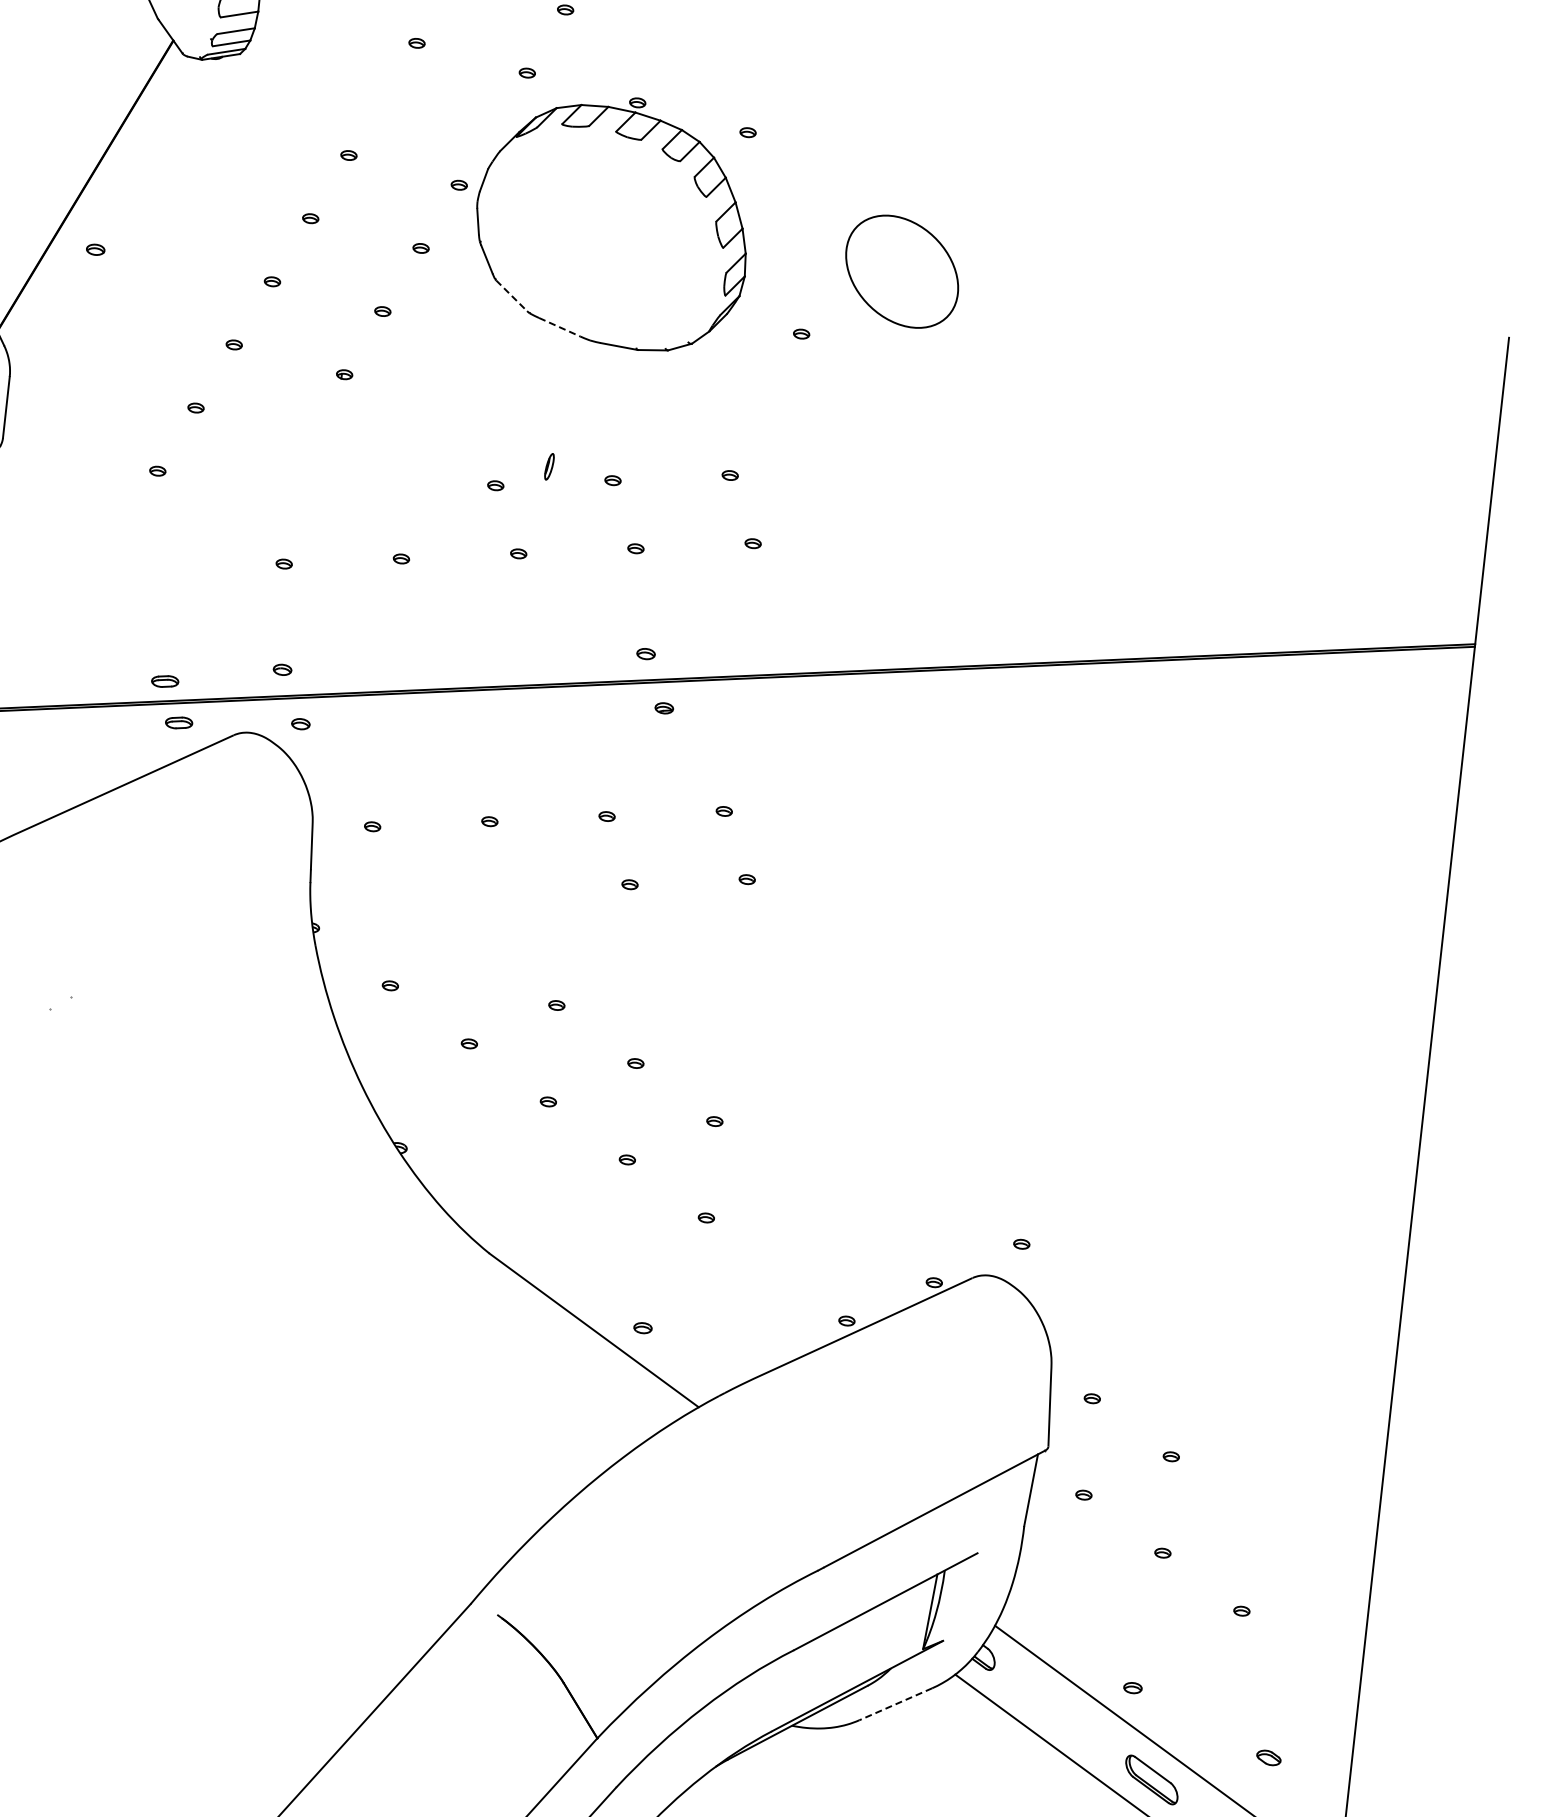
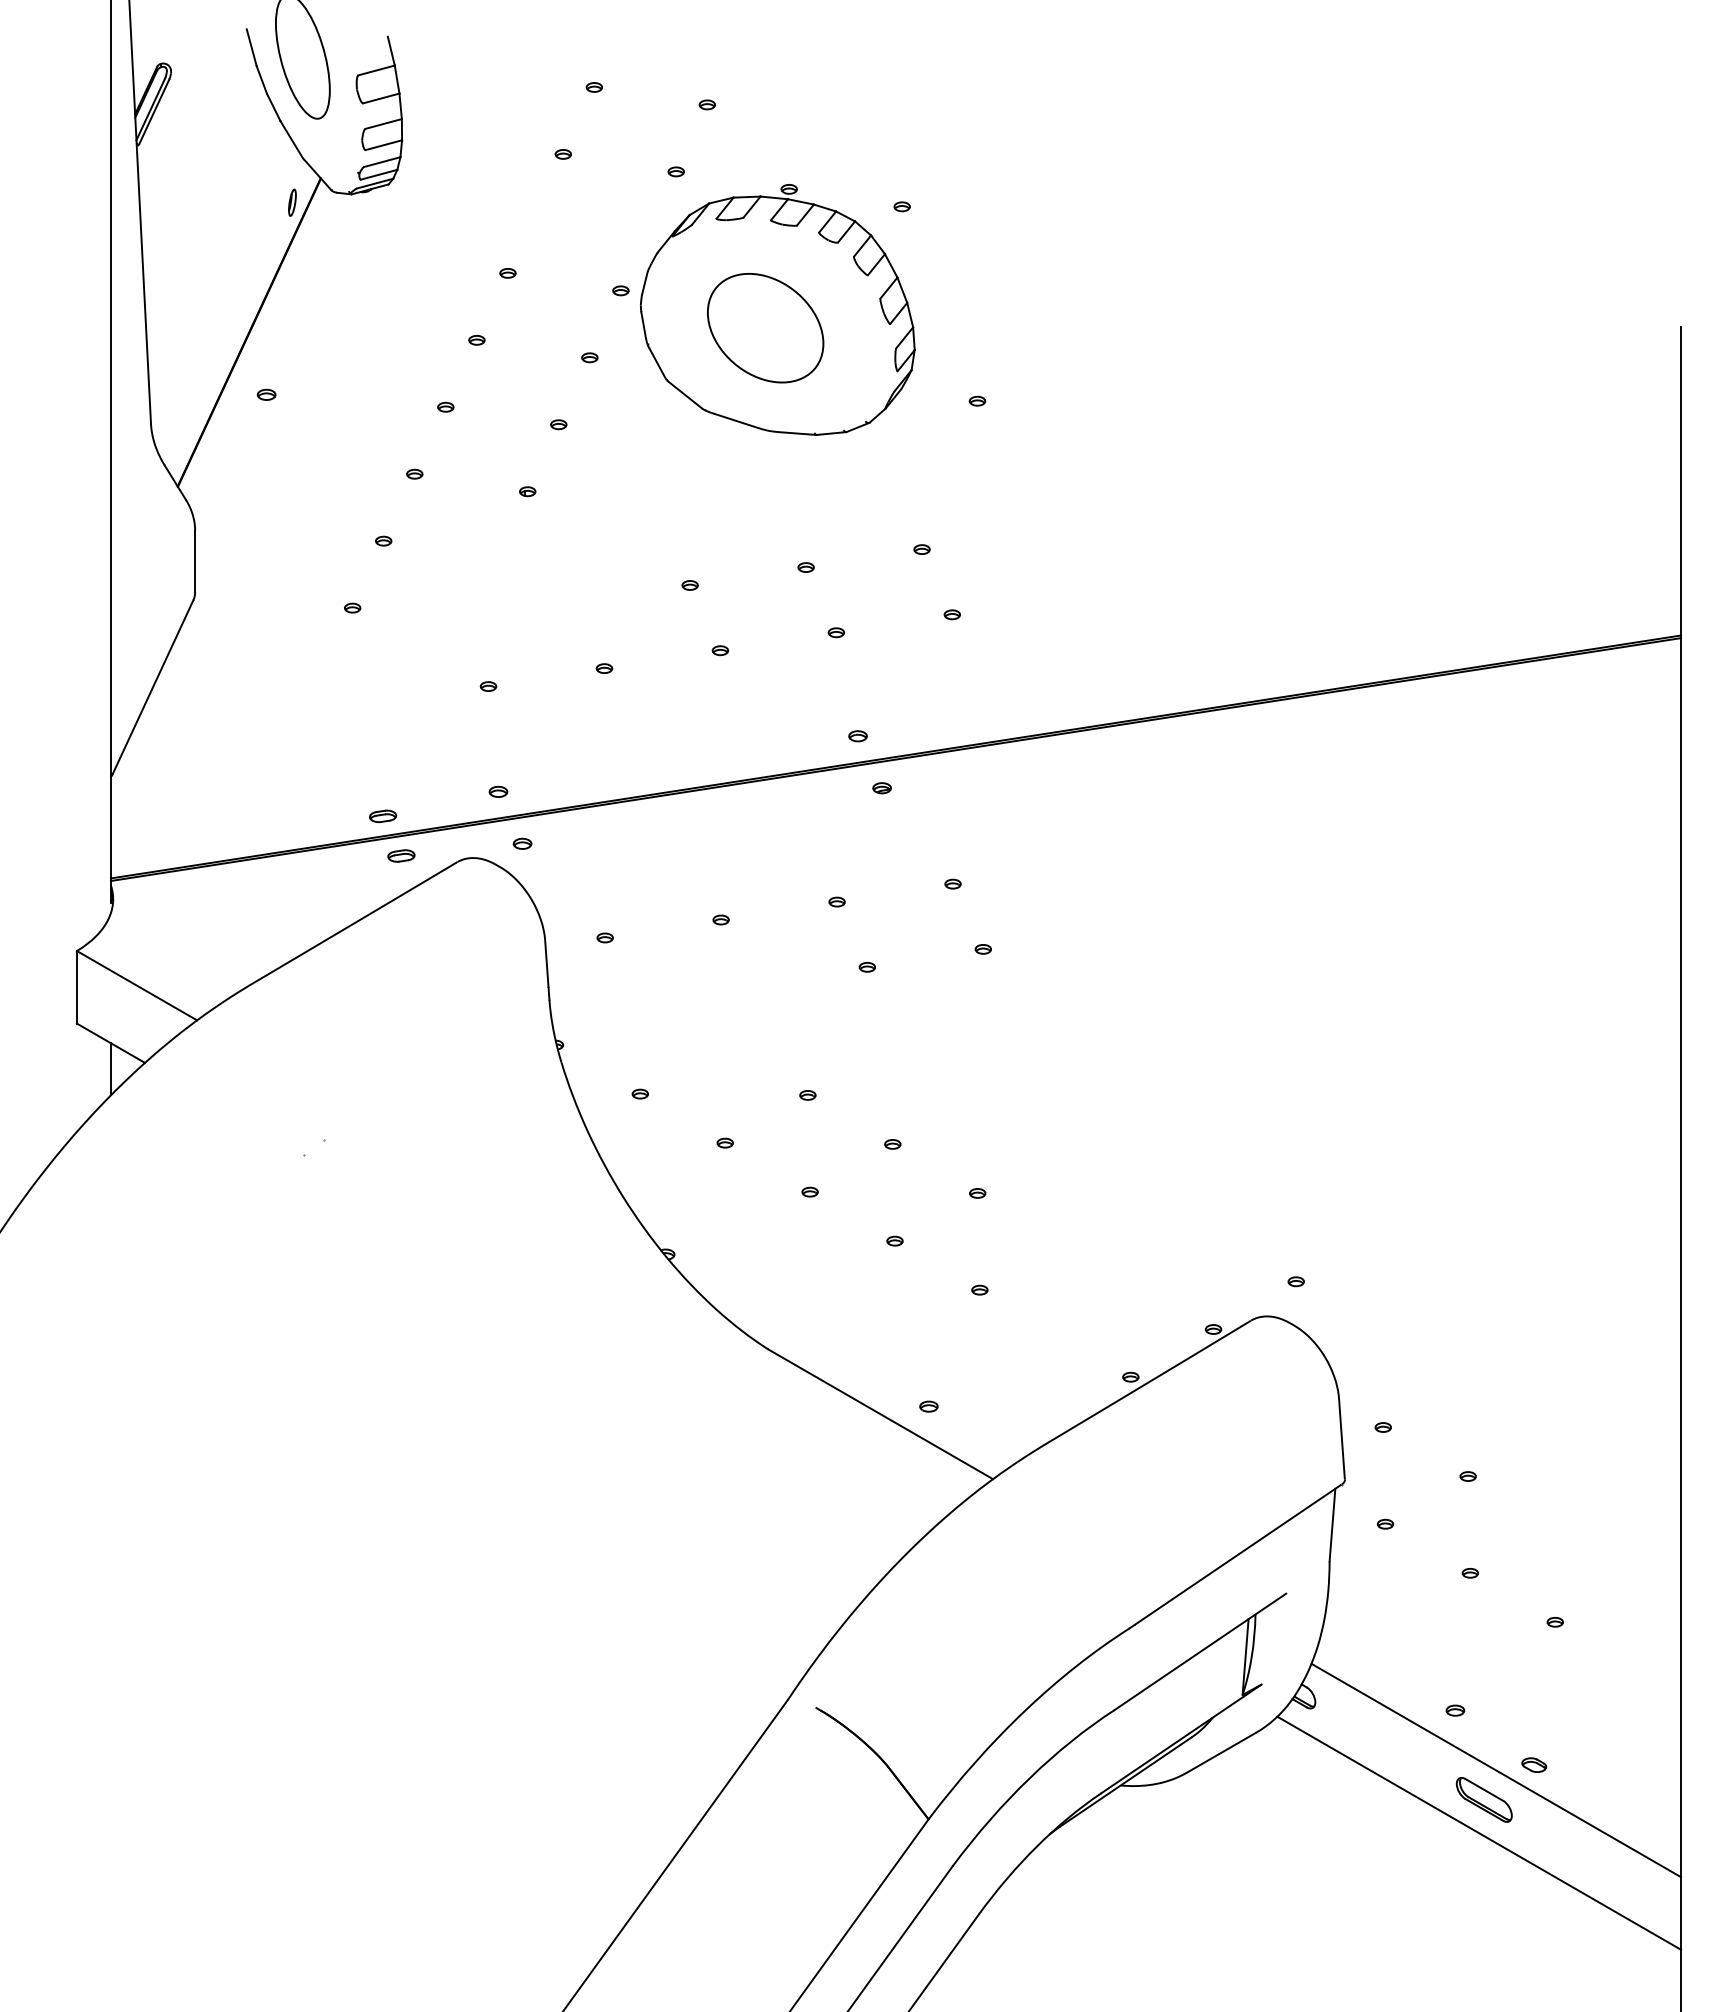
part: (902, 272) -> (765, 328), moved
line: (512, 295) -> (685, 394), dashed -> solid
line: (559, 326) -> (736, 420), dashed -> solid
part: (549, 466) -> (292, 202), moved
line: (895, 1704) -> (1221, 1752), dashed -> solid
part: (1269, 1757) -> (1534, 1764), moved

